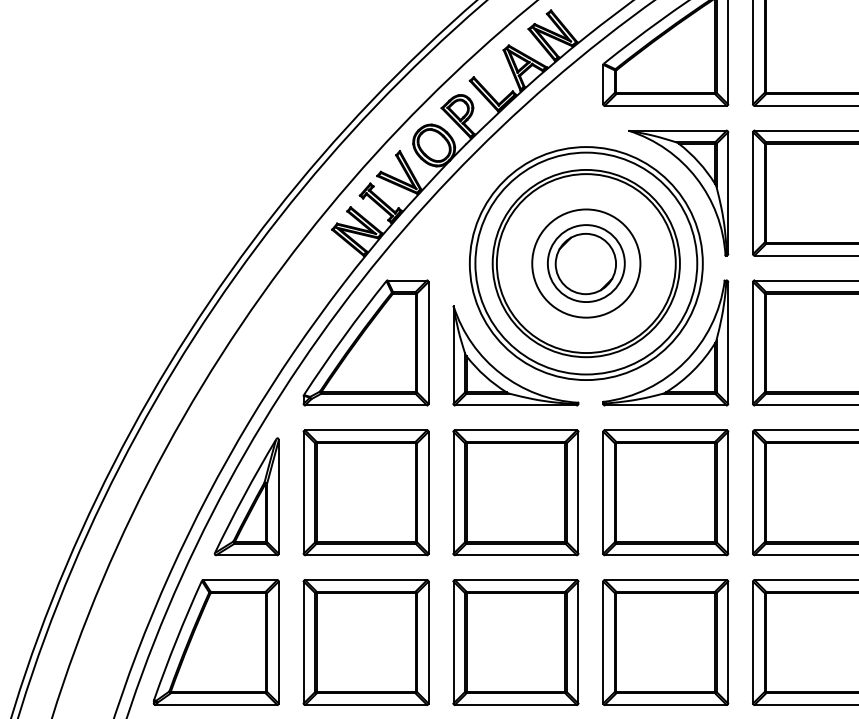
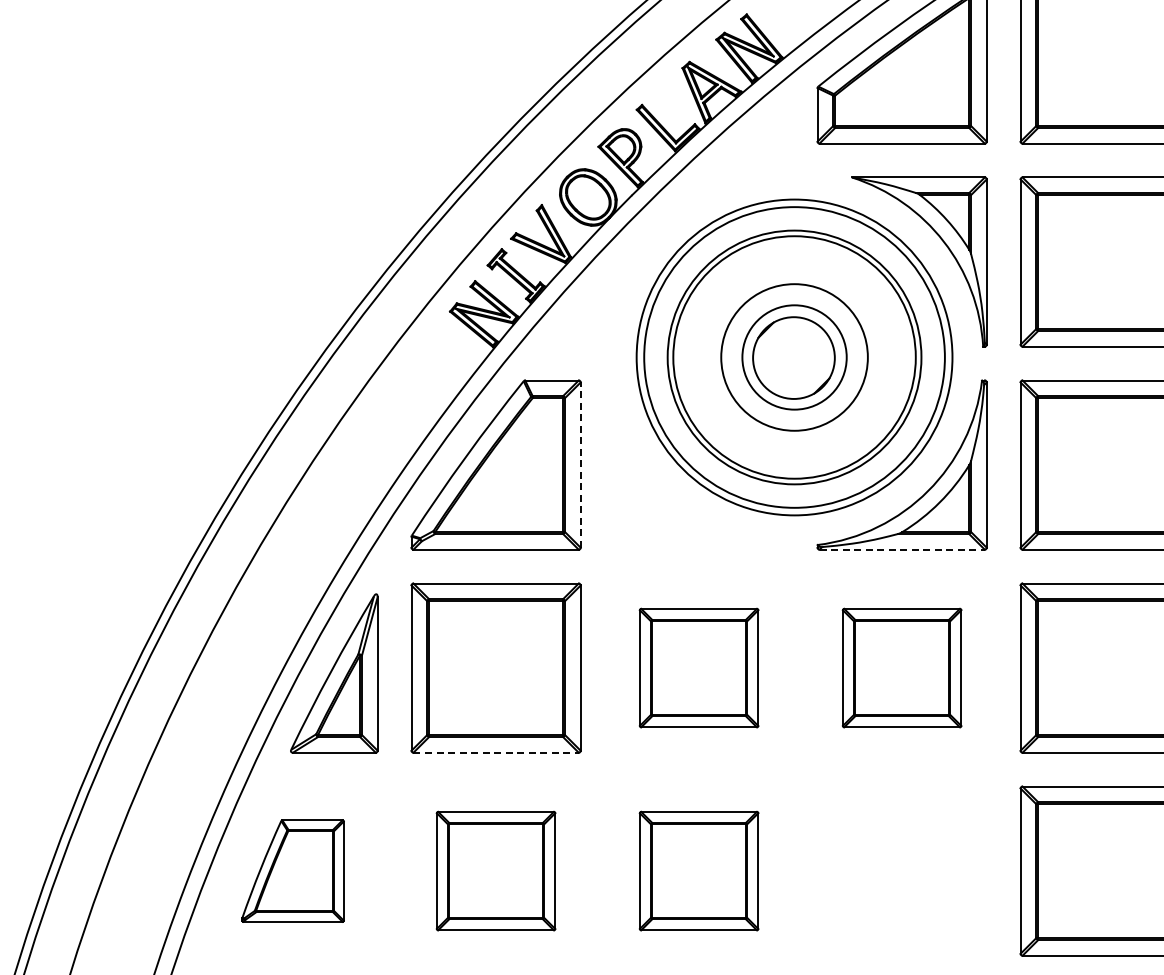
line: (428, 343) -> (580, 465), solid -> dashed
part: (502, 373) -> (680, 506), removed
line: (665, 405) -> (902, 549), solid -> dashed
part: (515, 492) -> (698, 667), size x0.7
part: (665, 492) -> (901, 667), size x0.7
line: (366, 555) -> (496, 752), solid -> dashed
part: (215, 642) -> (292, 870), size x0.6
part: (365, 642) -> (495, 870), size x0.7
part: (515, 642) -> (698, 870), size x0.7
part: (665, 642) -> (901, 870), removed

